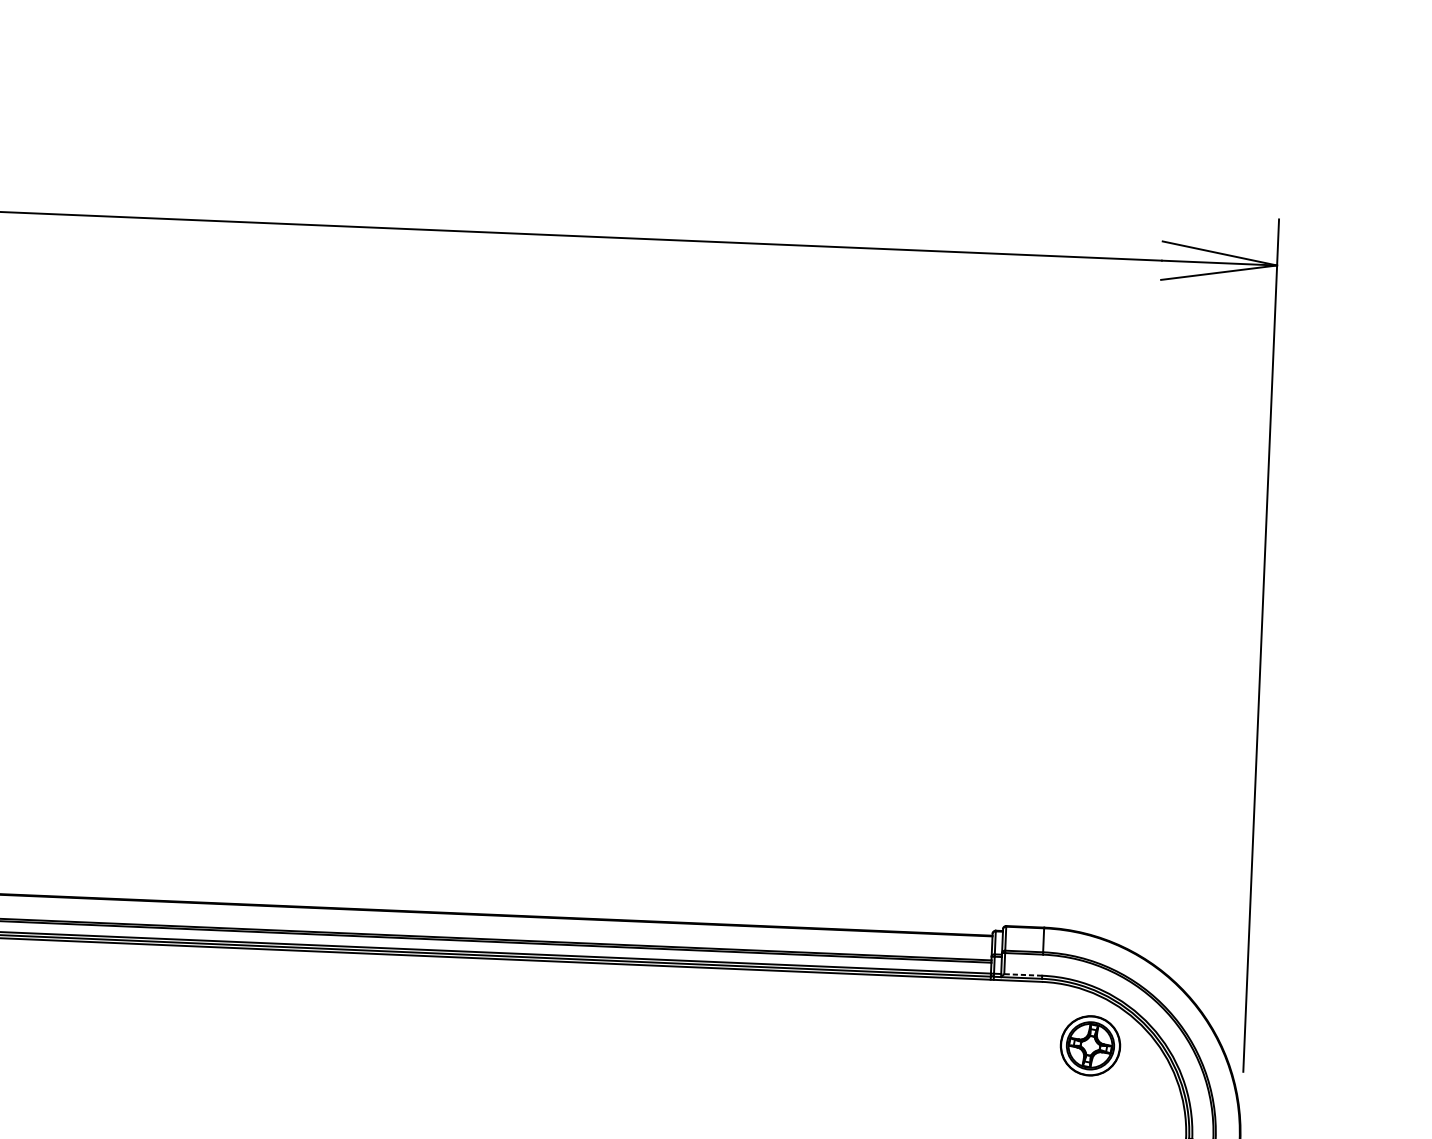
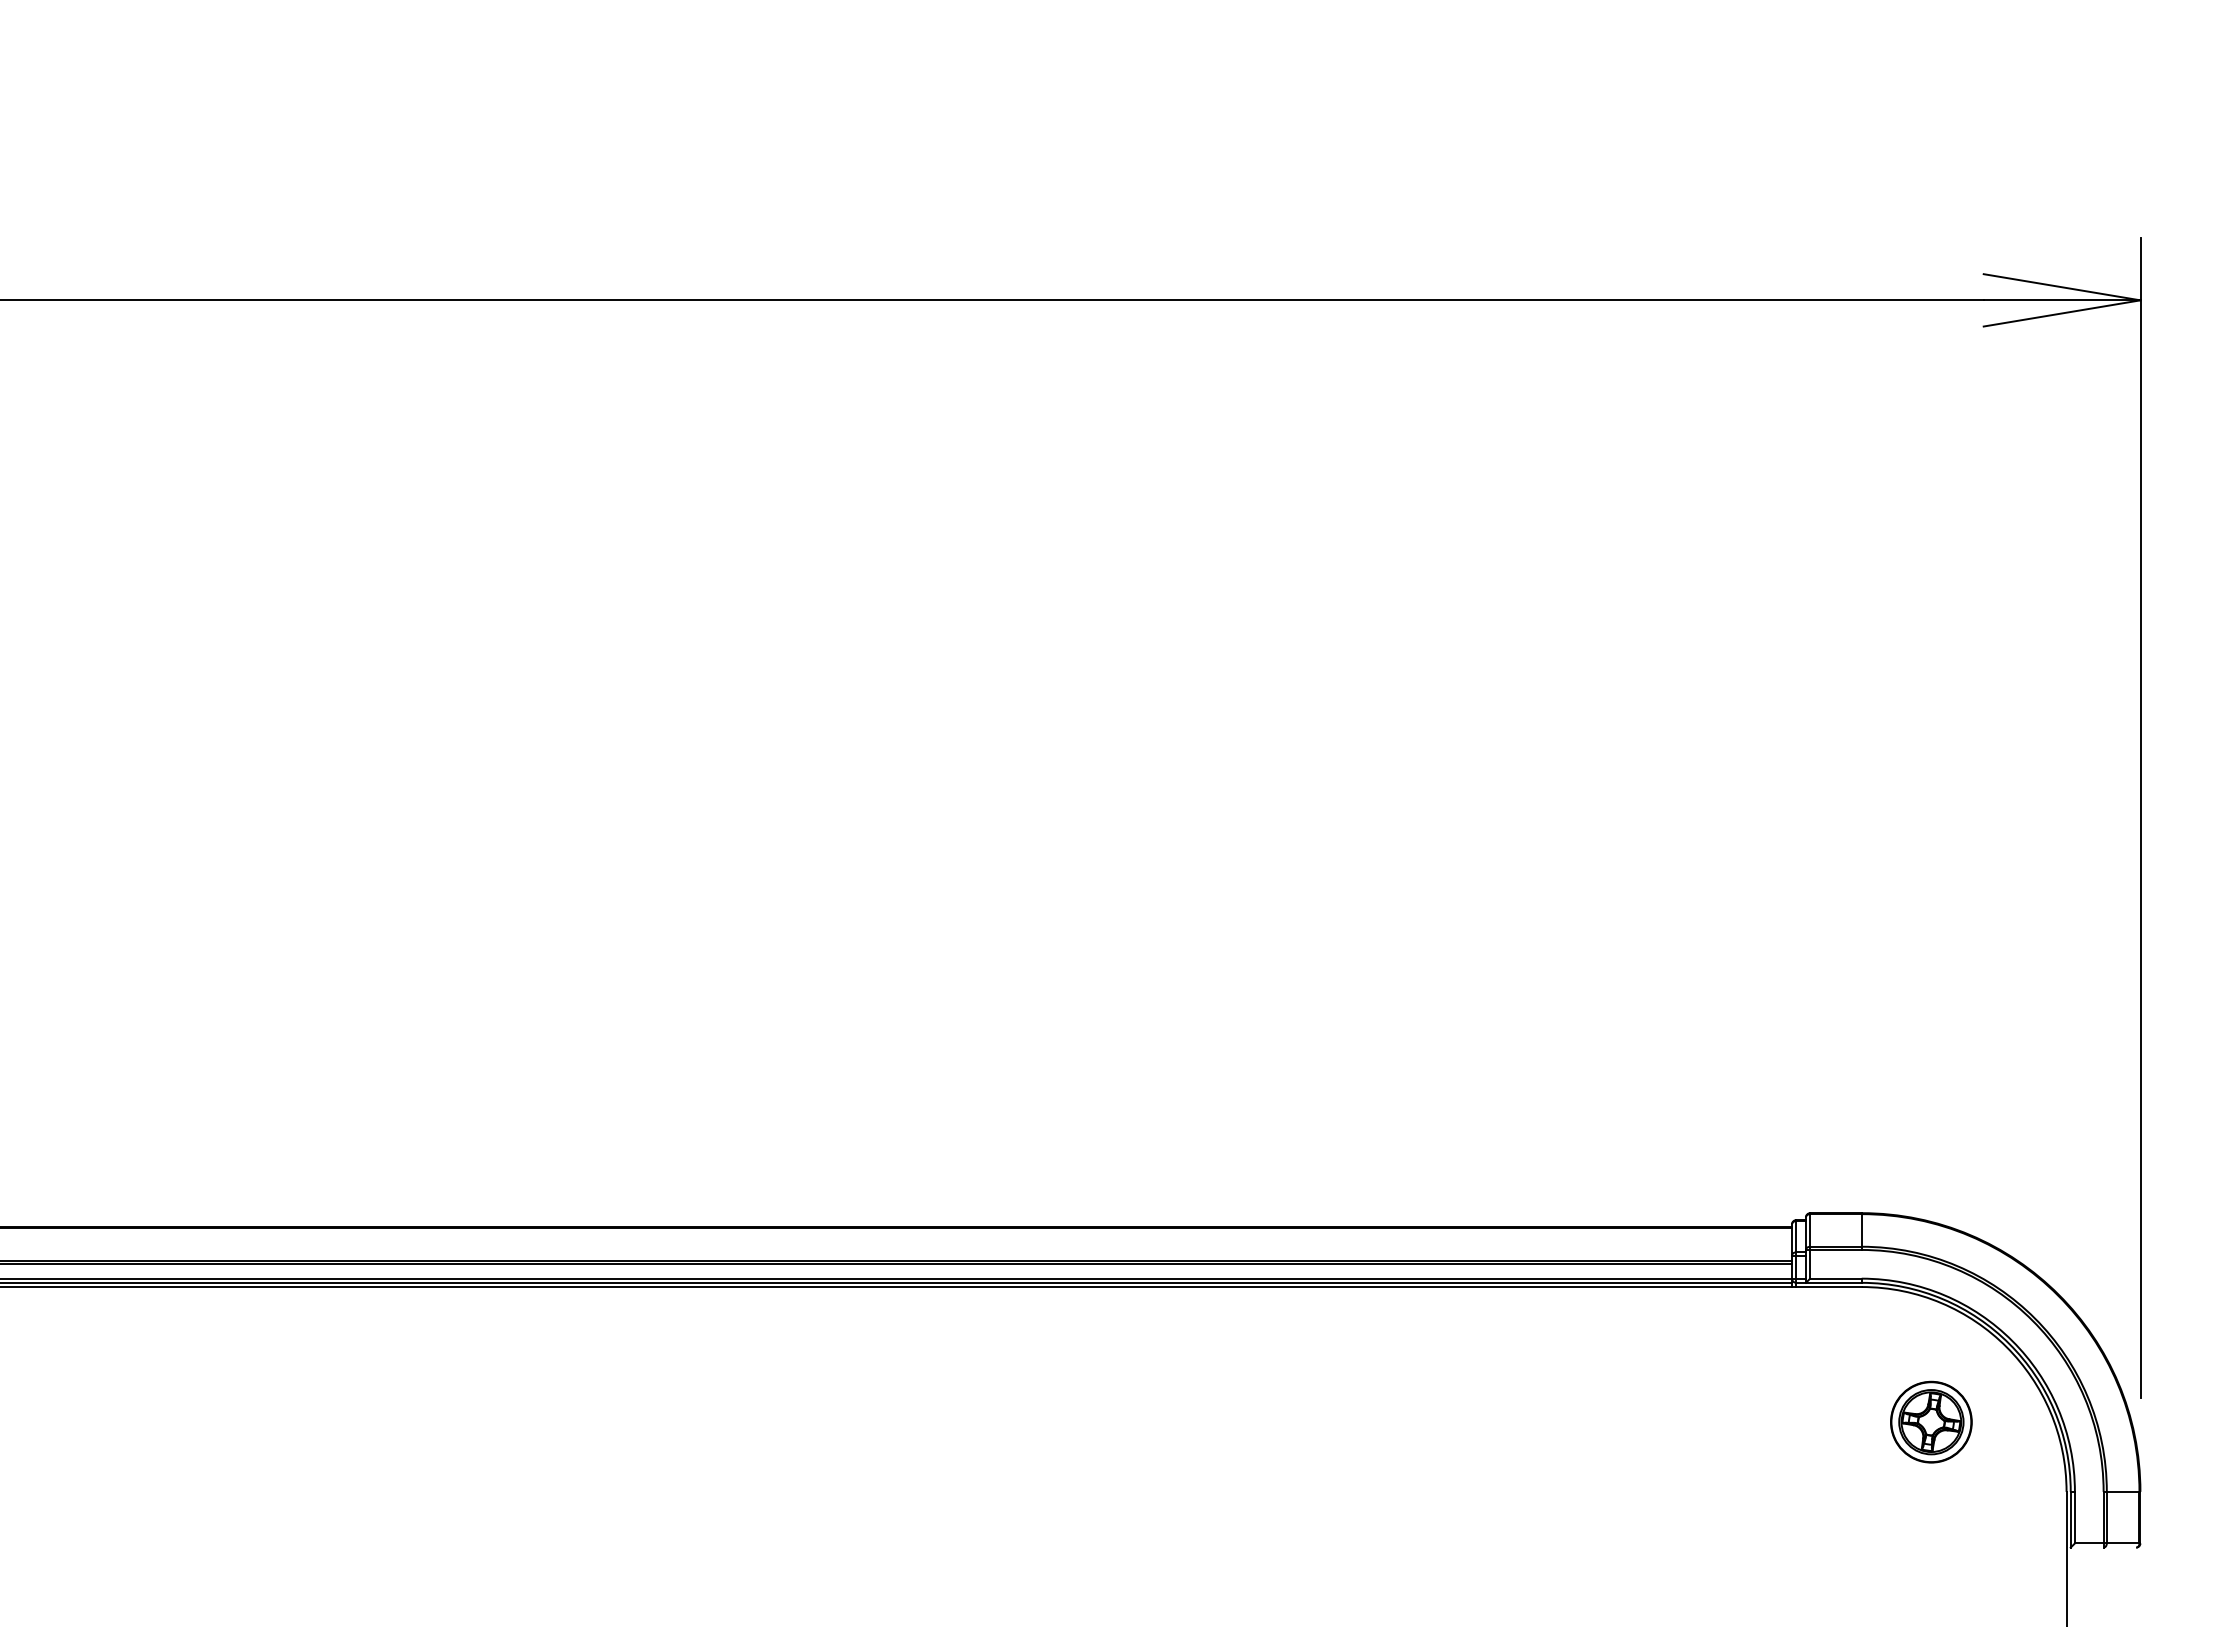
line: (1022, 974) -> (1835, 1278), dashed -> solid
part: (1090, 1045) -> (1931, 1421), moved

